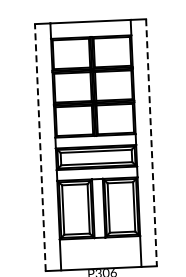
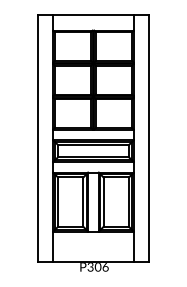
line: (151, 142) -> (149, 138), dashed -> solid
line: (39, 147) -> (37, 138), dashed -> solid

